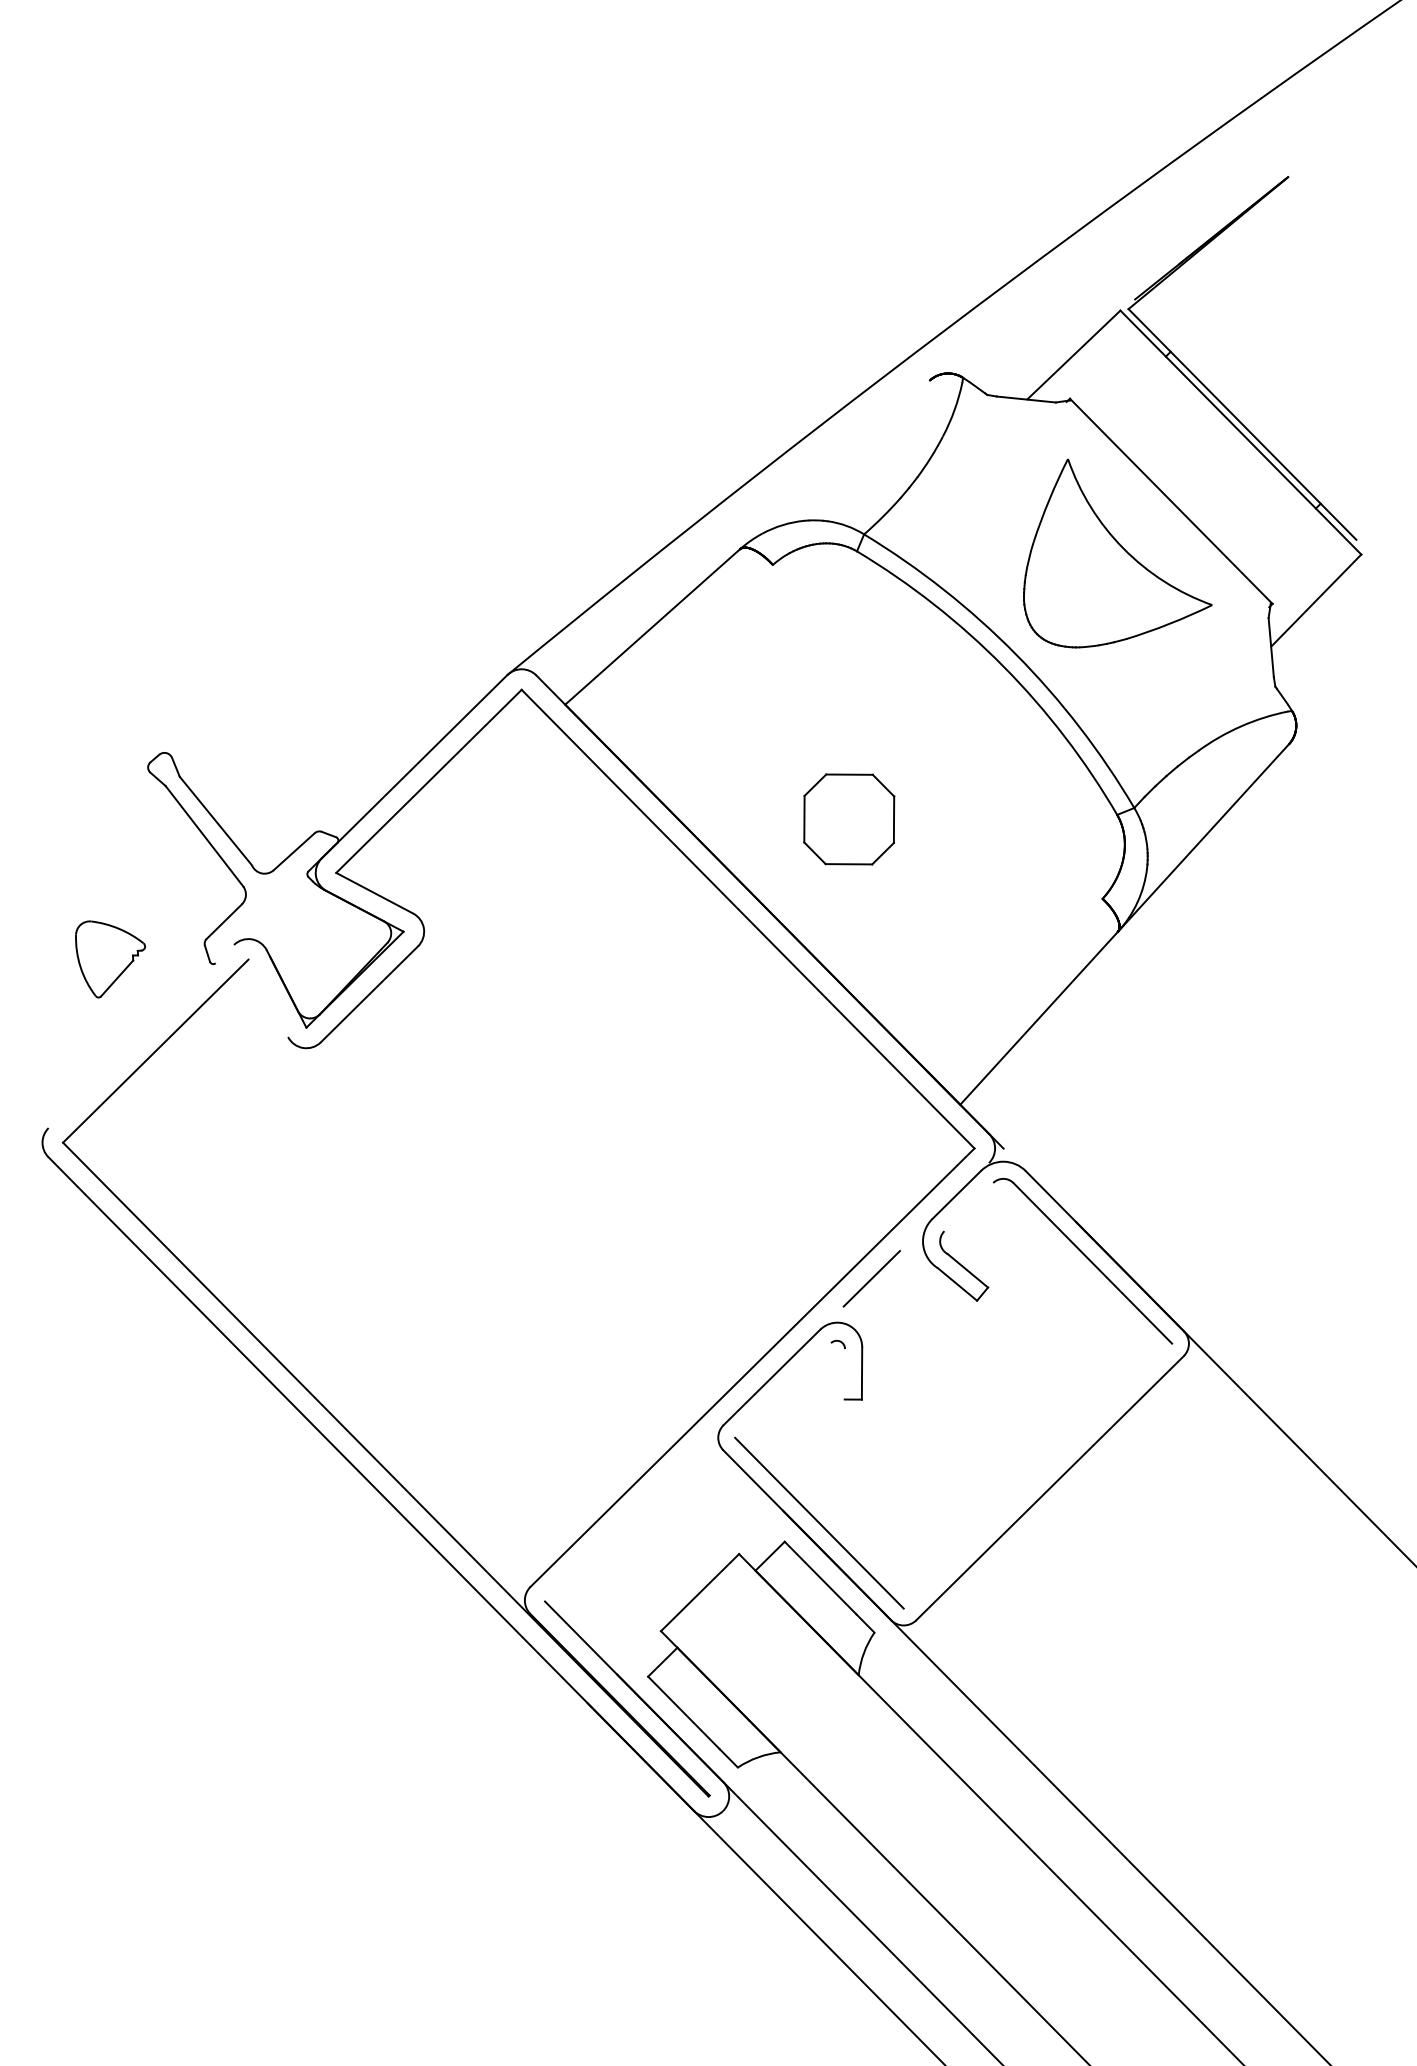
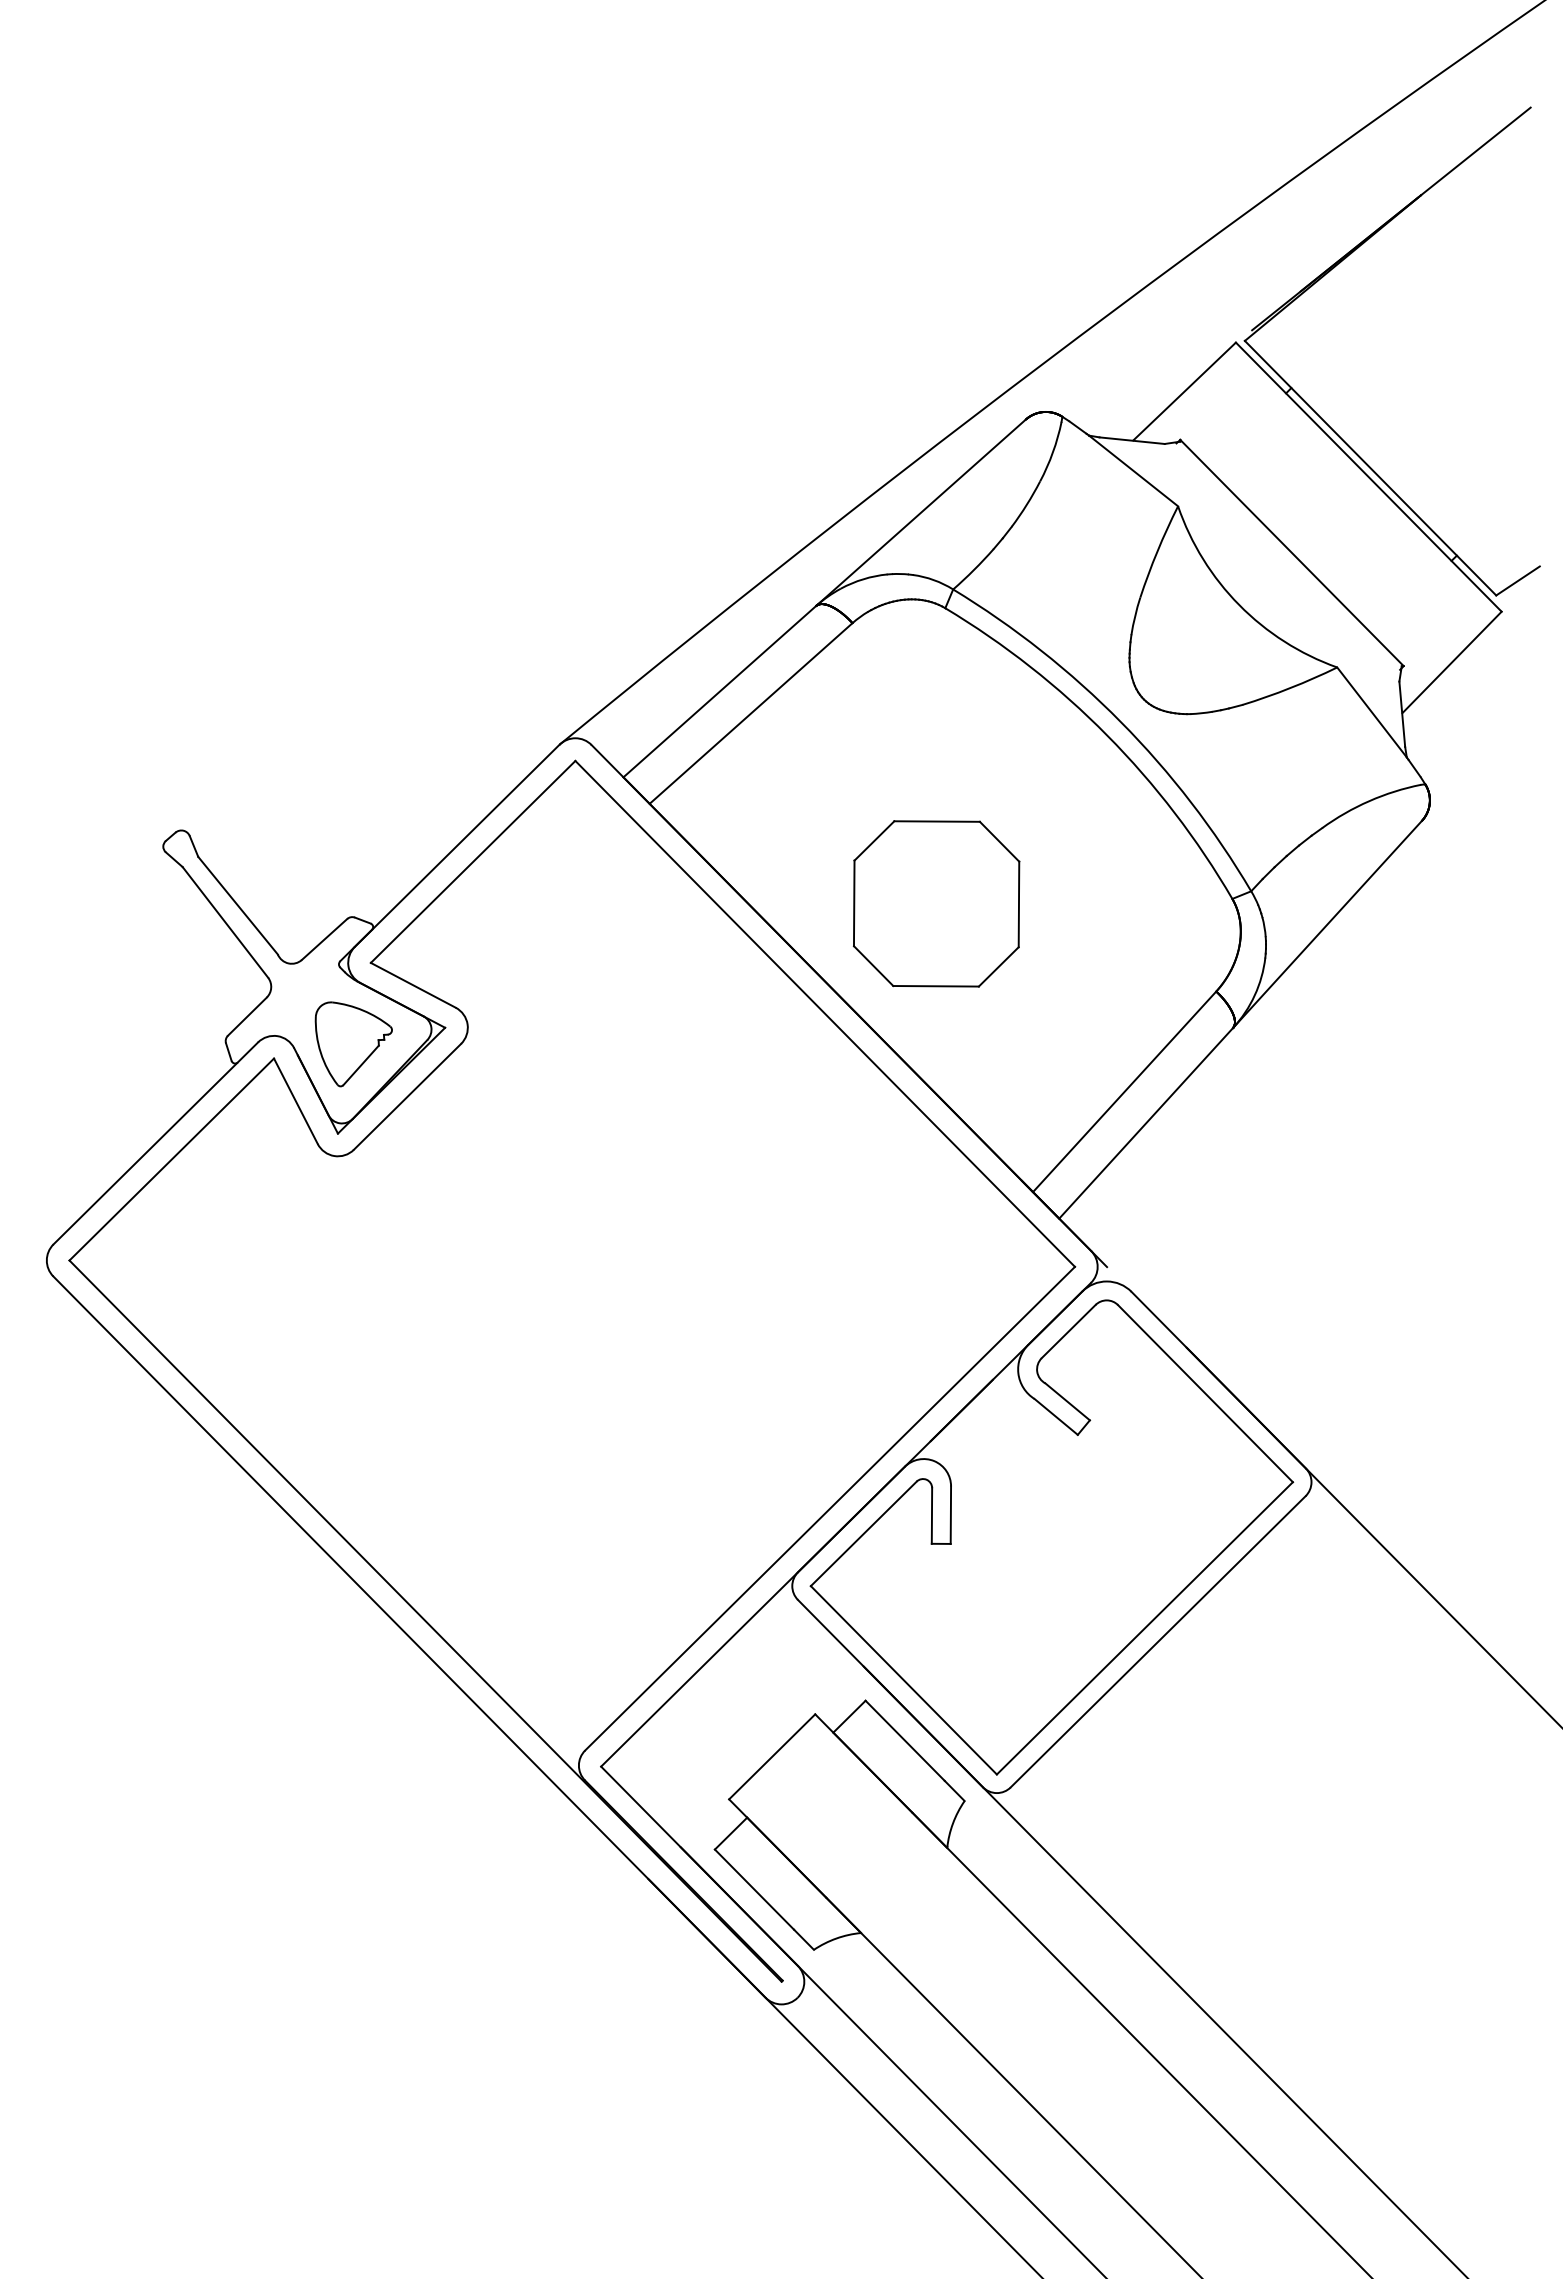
line: (1337, 137) -> (1475, 151), added
line: (1027, 426) -> (1133, 470), added
line: (834, 464) -> (920, 512), added
line: (1375, 526) -> (1517, 580), added
line: (1243, 645) -> (1371, 712), added
line: (680, 646) -> (750, 713), added
part: (849, 819) -> (936, 903), size x1.67
part: (110, 959) -> (353, 1044), moved
line: (1019, 989) -> (1124, 1091), added
line: (267, 997) -> (295, 1100), added
line: (141, 1036) -> (155, 1143), added
line: (968, 1207) -> (1068, 1331), added
line: (844, 1373) -> (931, 1515), added
line: (766, 1382) -> (845, 1524), added
line: (782, 1390) -> (863, 1533), added
line: (1037, 1476) -> (1144, 1628), added

